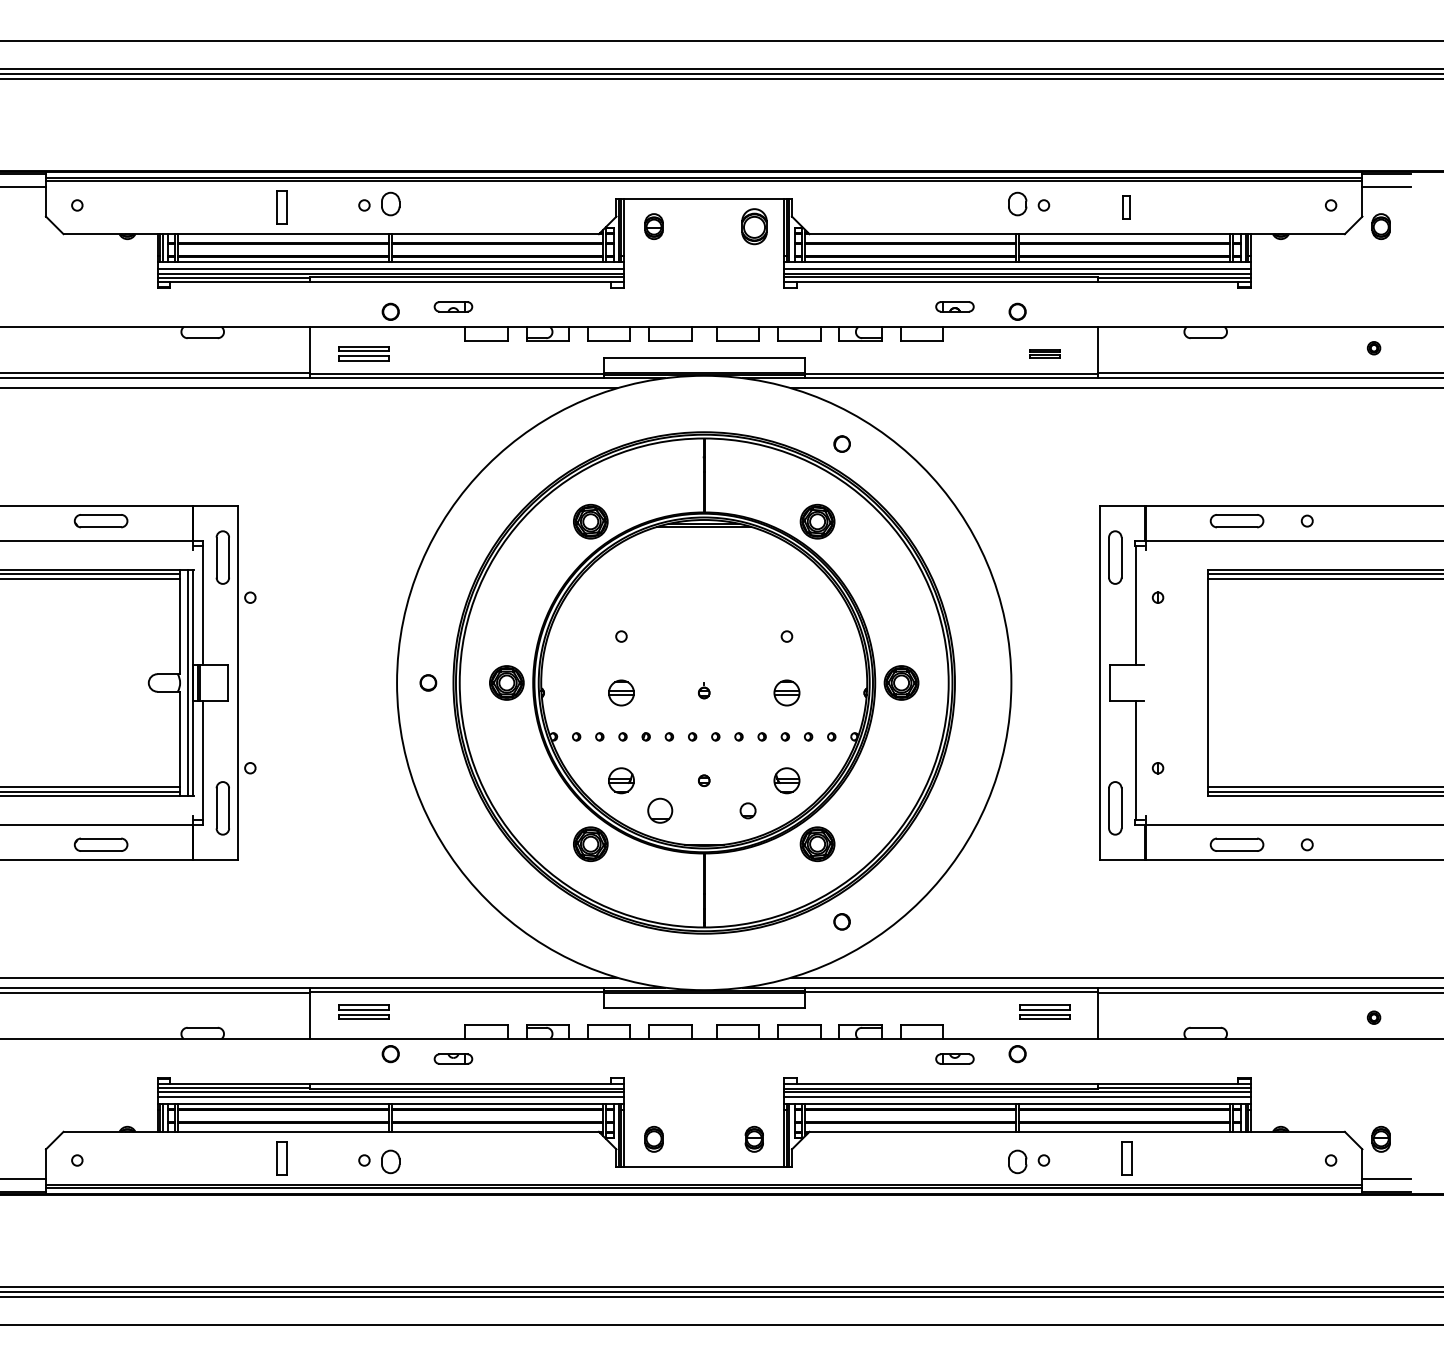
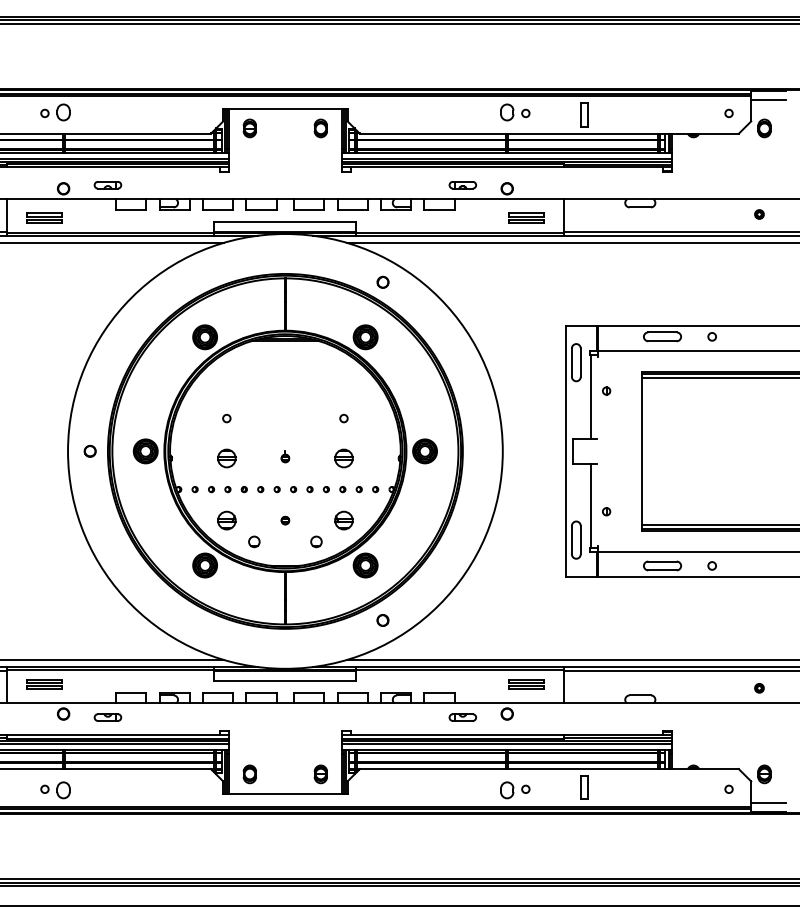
part: (1126, 207) -> (584, 114), size x1.43
part: (753, 226) -> (320, 128), size x0.71
part: (1044, 353) -> (526, 218), size x1.67
part: (660, 810) -> (254, 541), size x0.62

